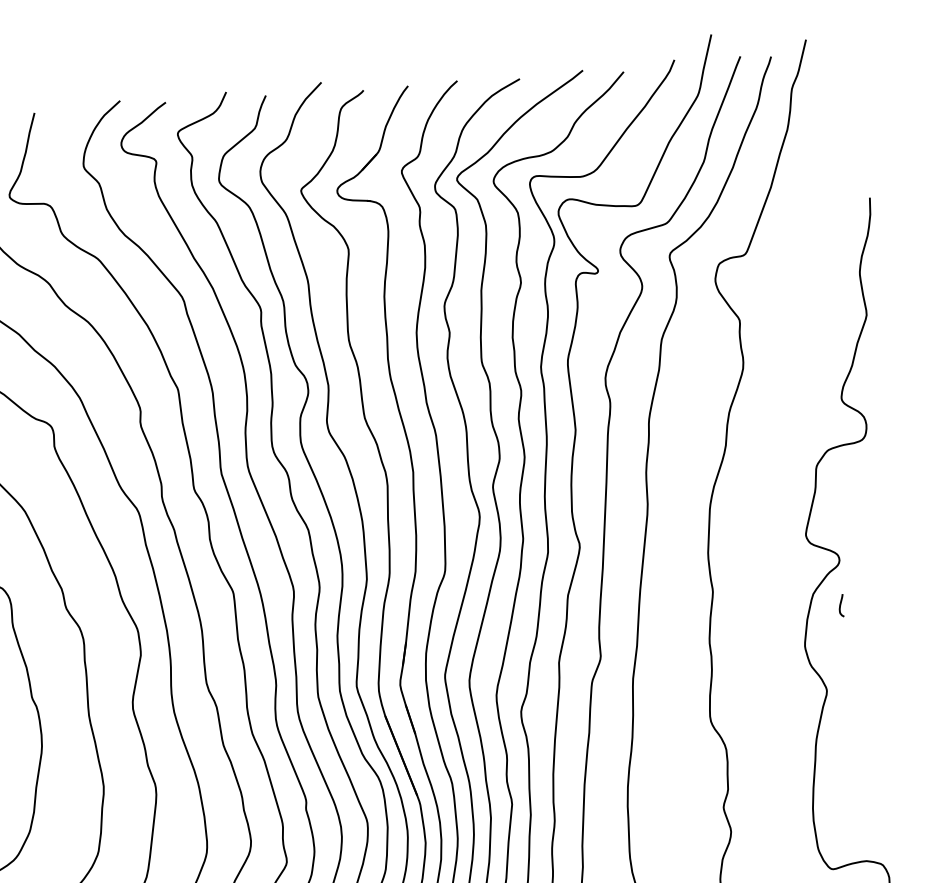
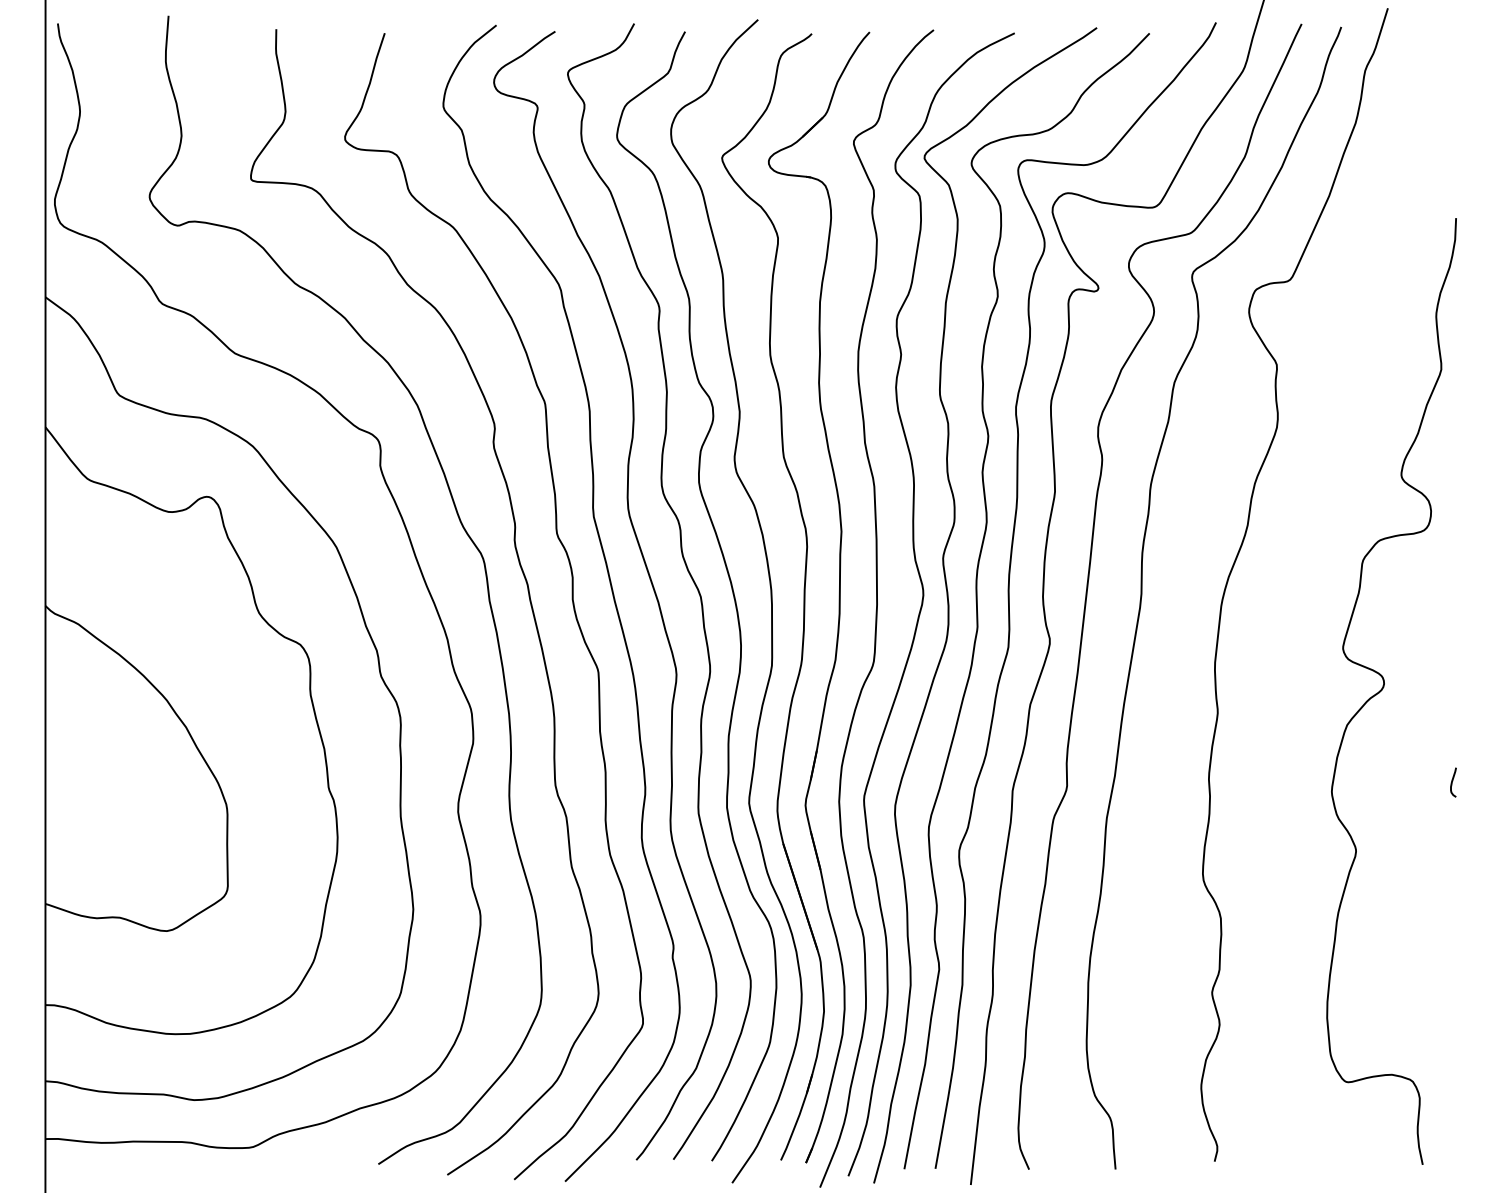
curve: (841, 604) -> (1453, 781), moved

